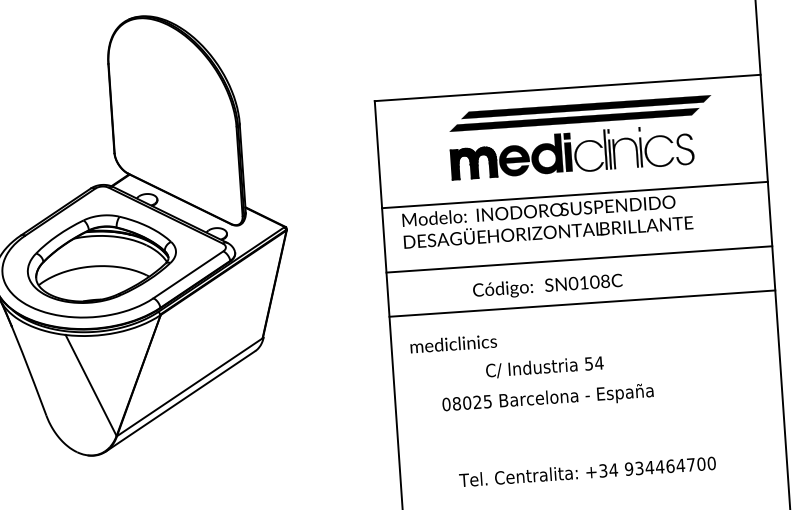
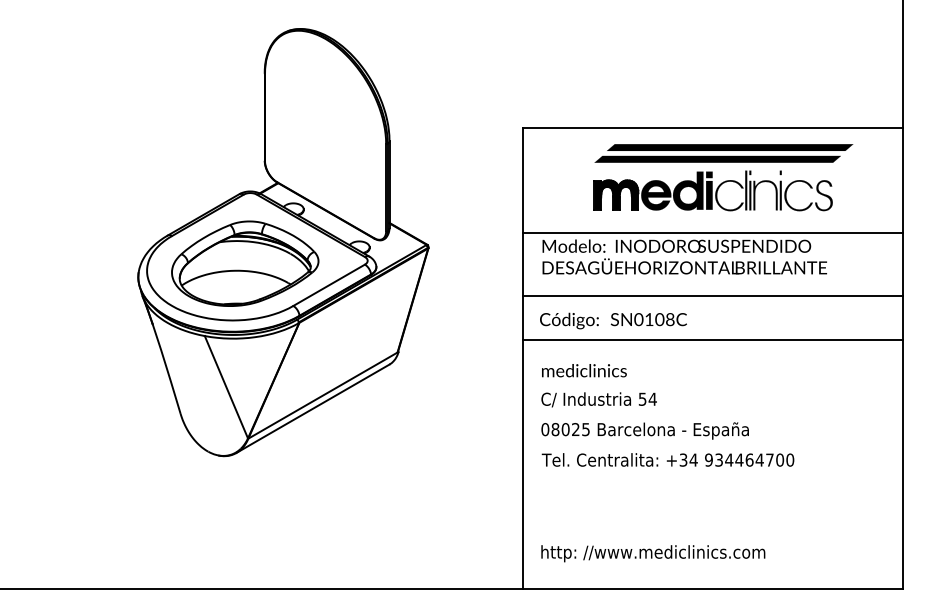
text: (547, 286) -> (613, 320), moved
text: (544, 367) -> (598, 399), moved
text: (547, 398) -> (644, 430), moved
text: (586, 471) -> (667, 459), moved

